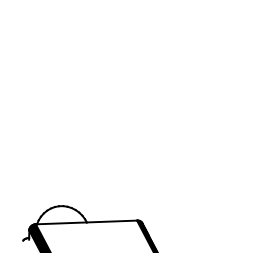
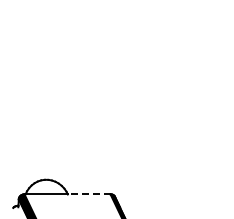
line: (111, 221) -> (88, 194), solid -> dashed

